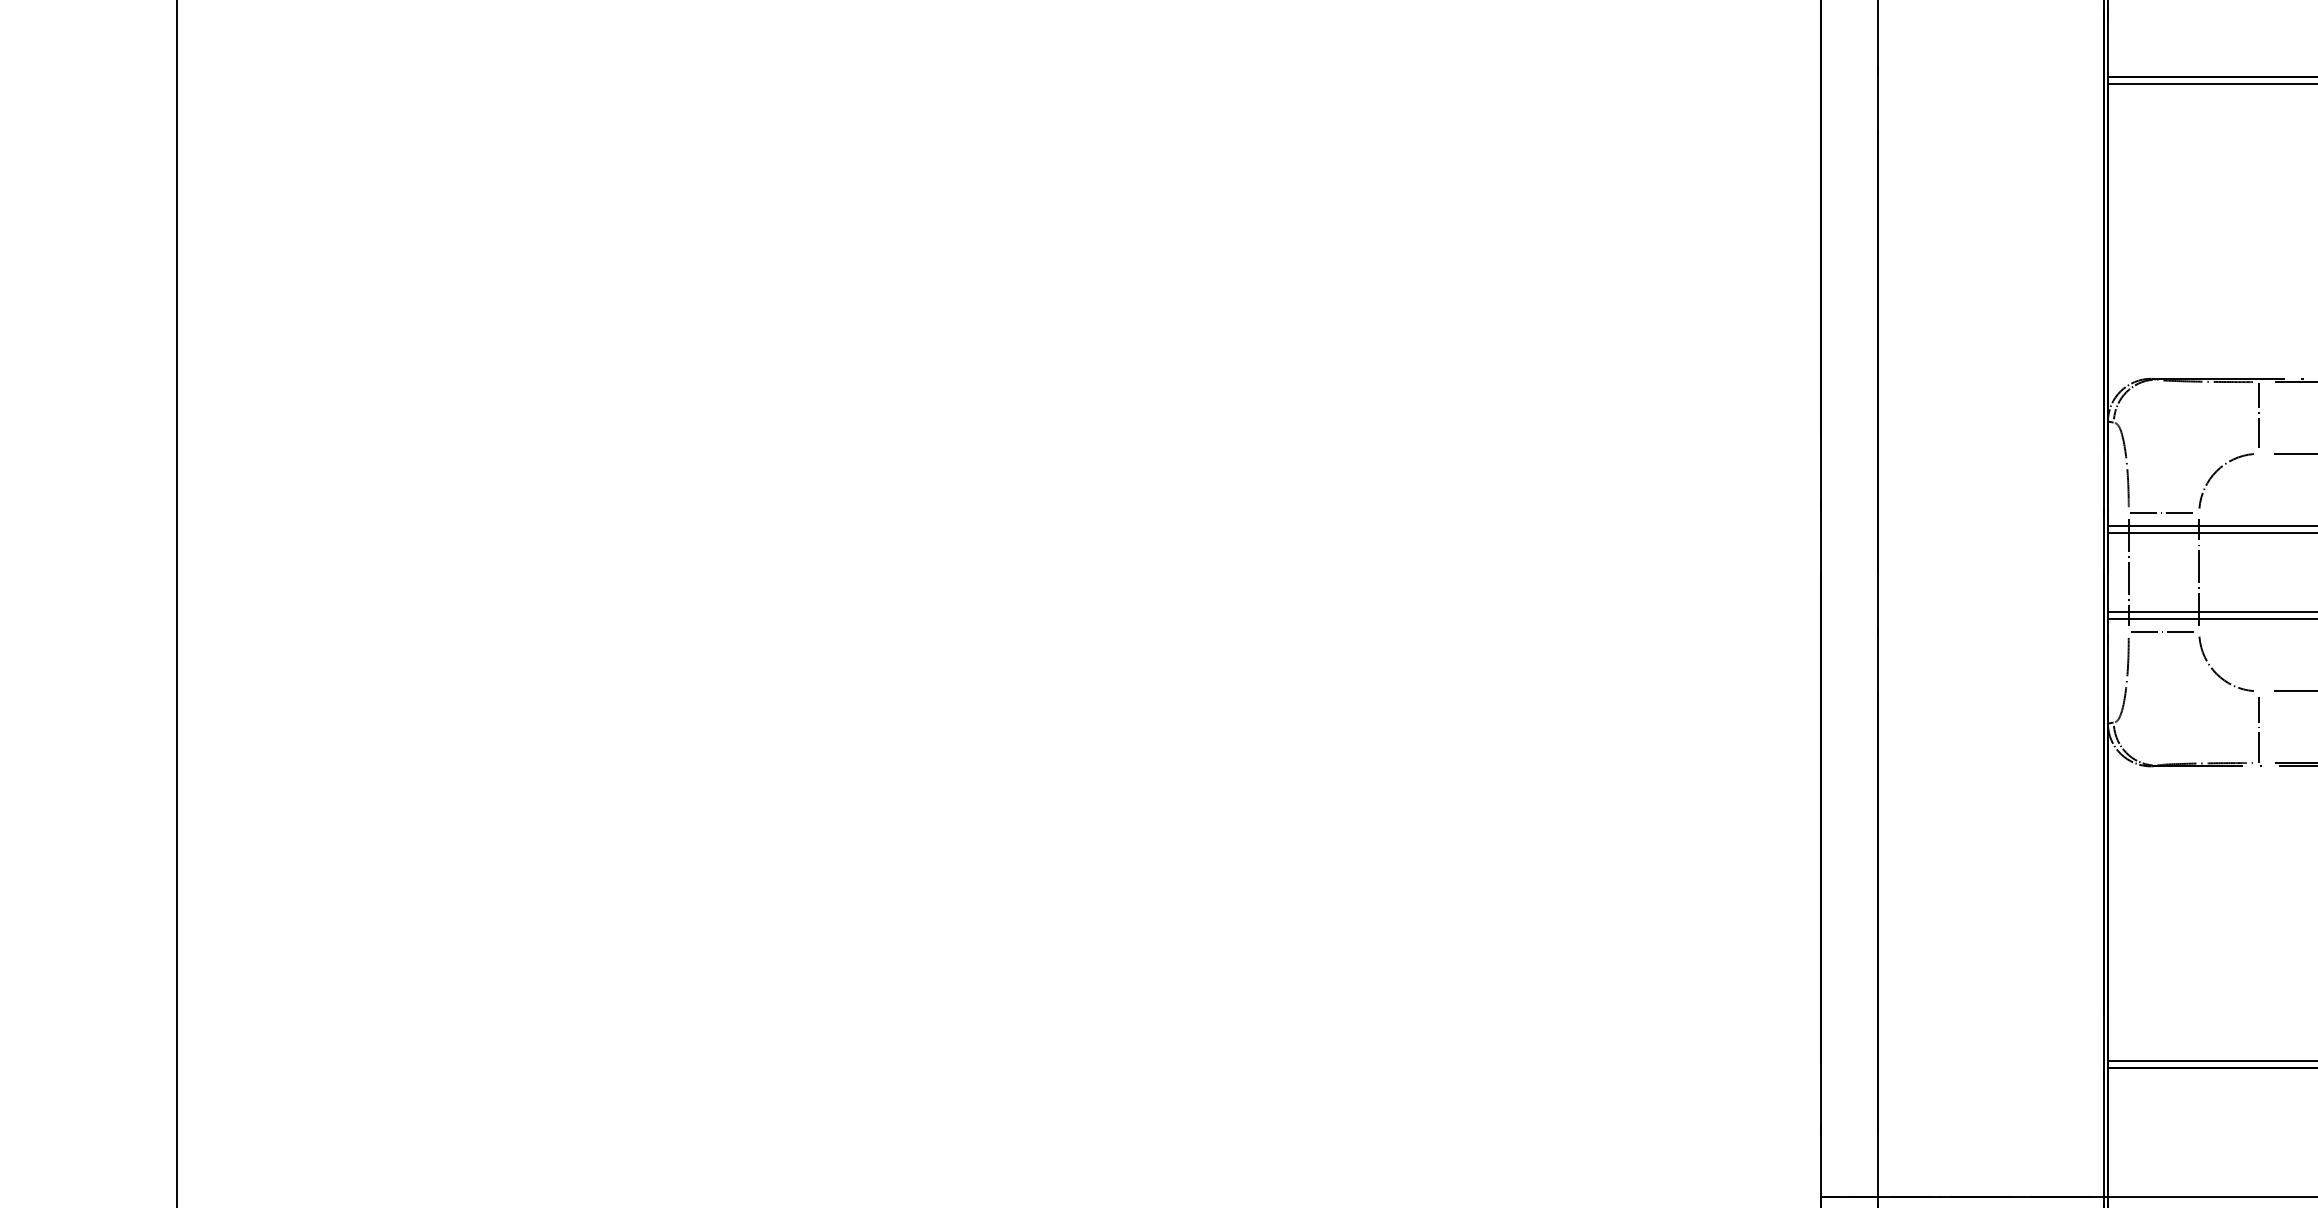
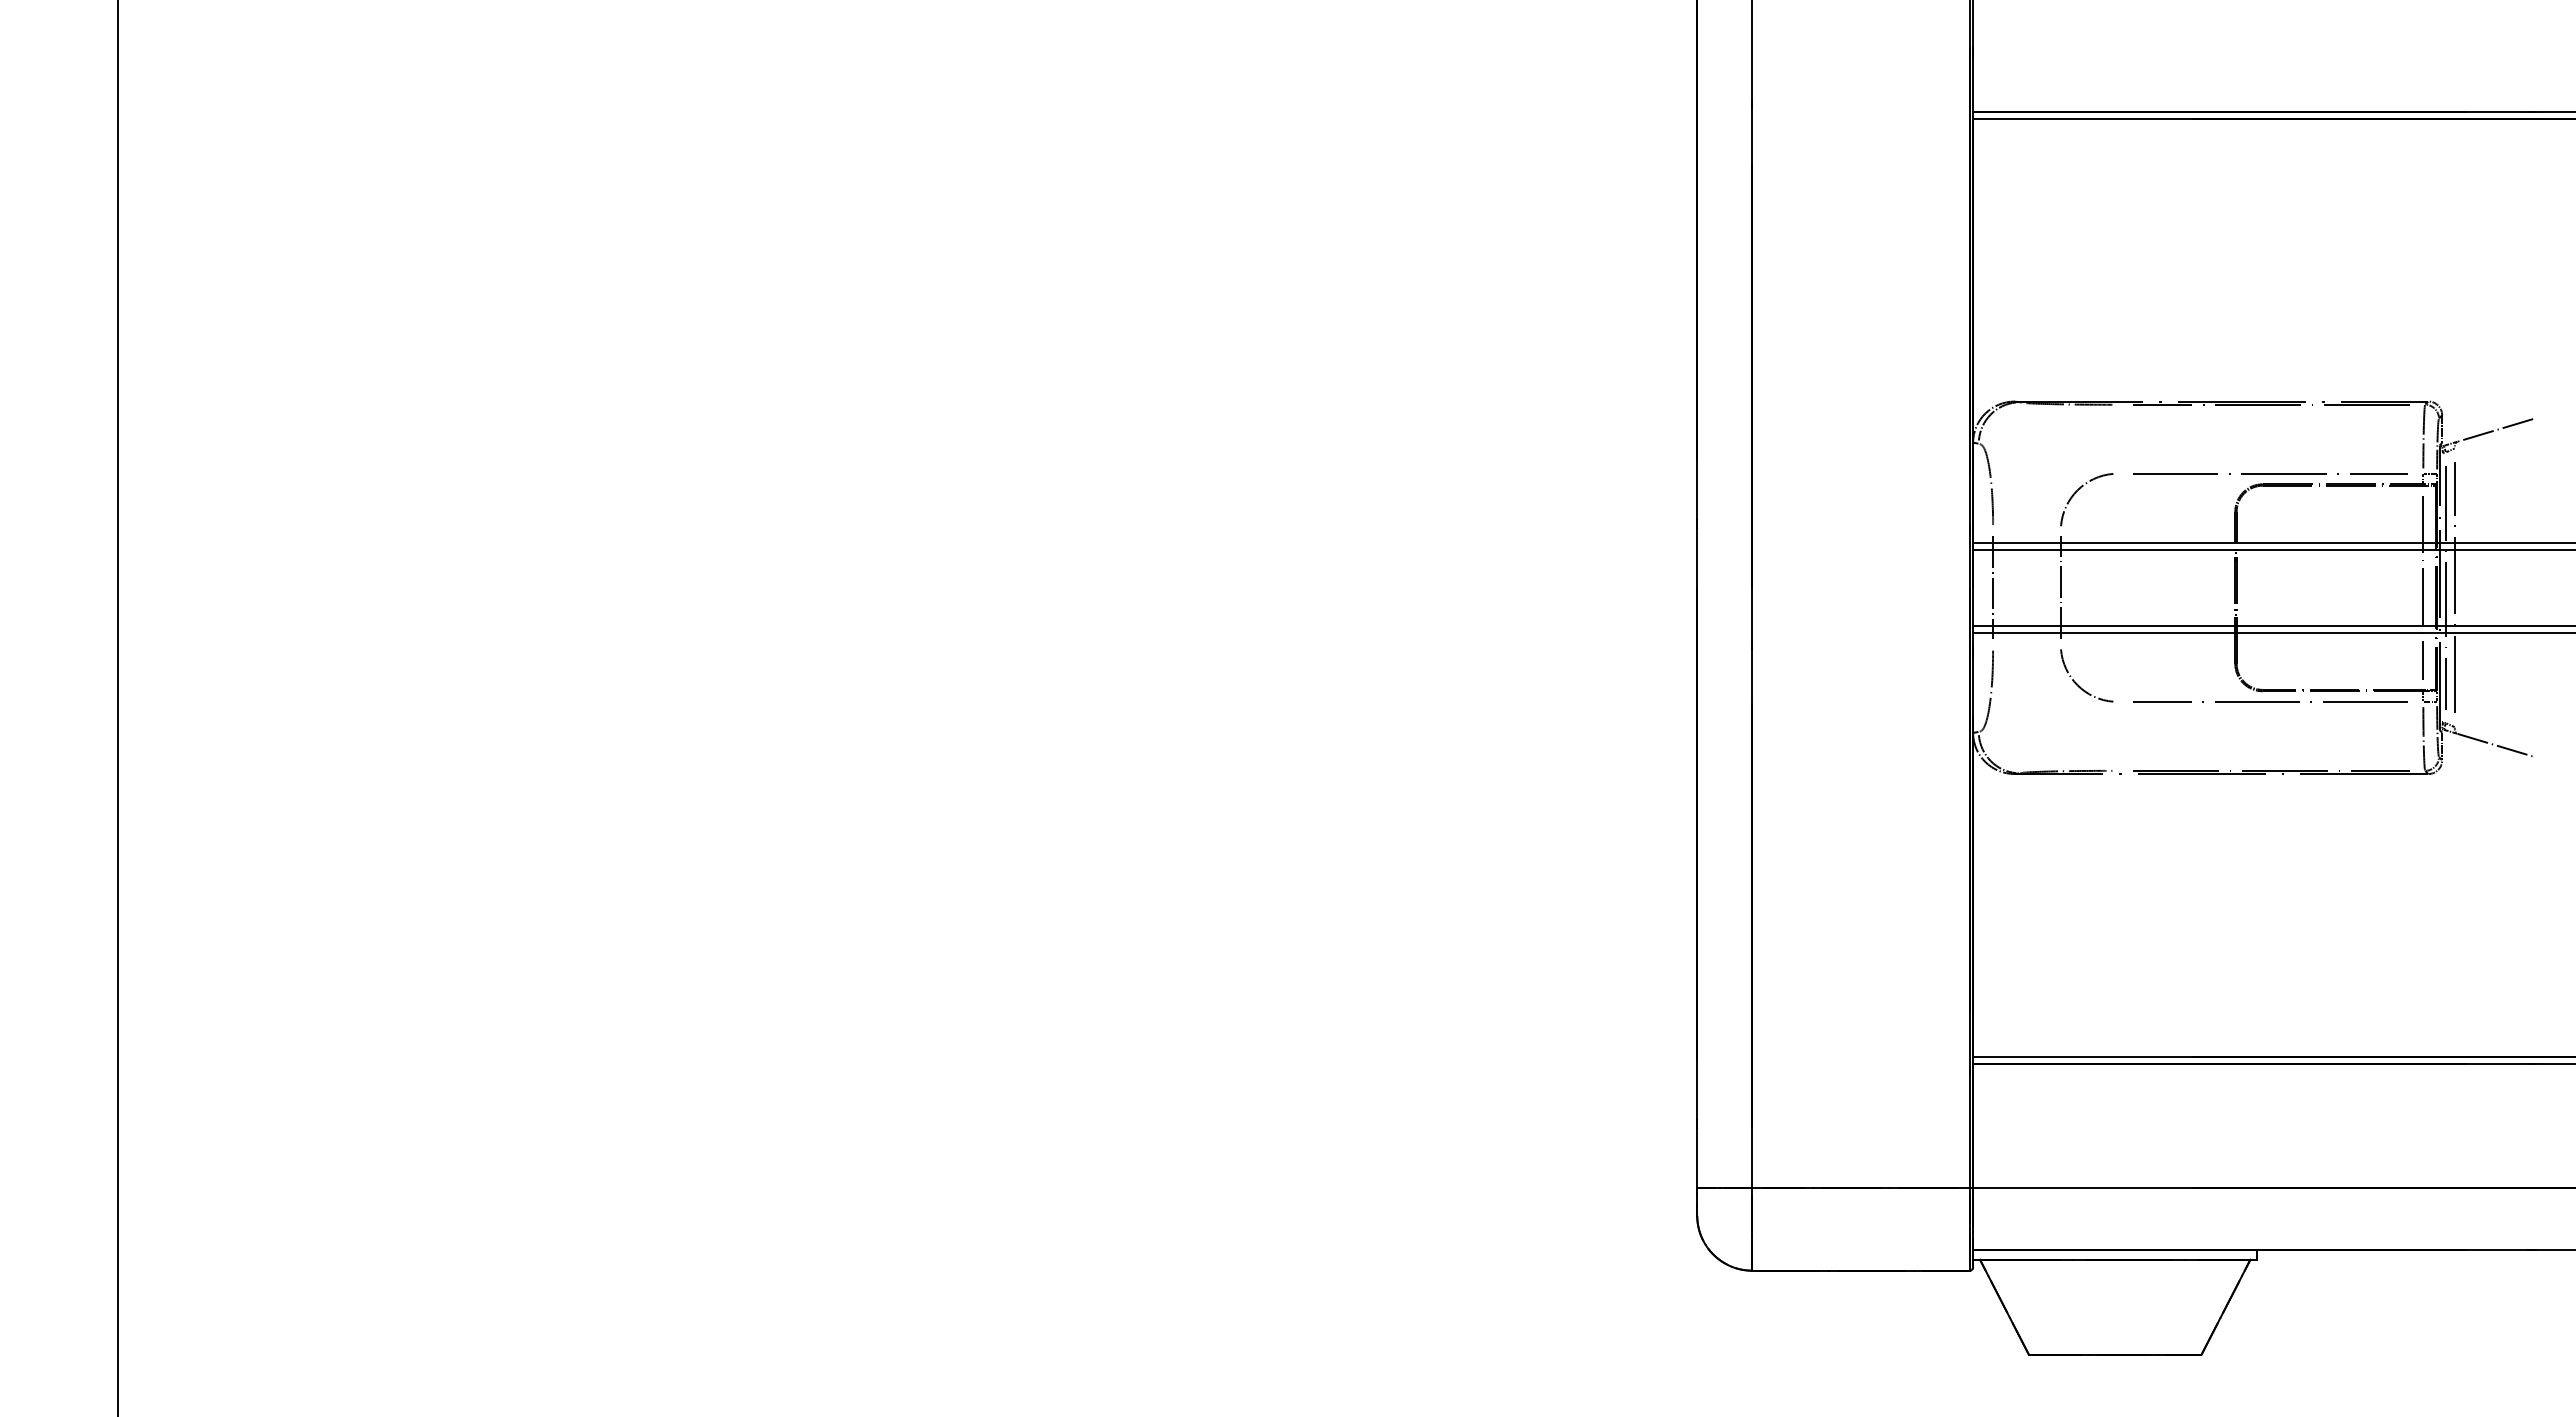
line: (2258, 415) -> (2117, 436), removed
line: (2162, 512) -> (2025, 530), removed
line: (2162, 631) -> (2025, 644), removed
line: (2258, 729) -> (2117, 738), removed

